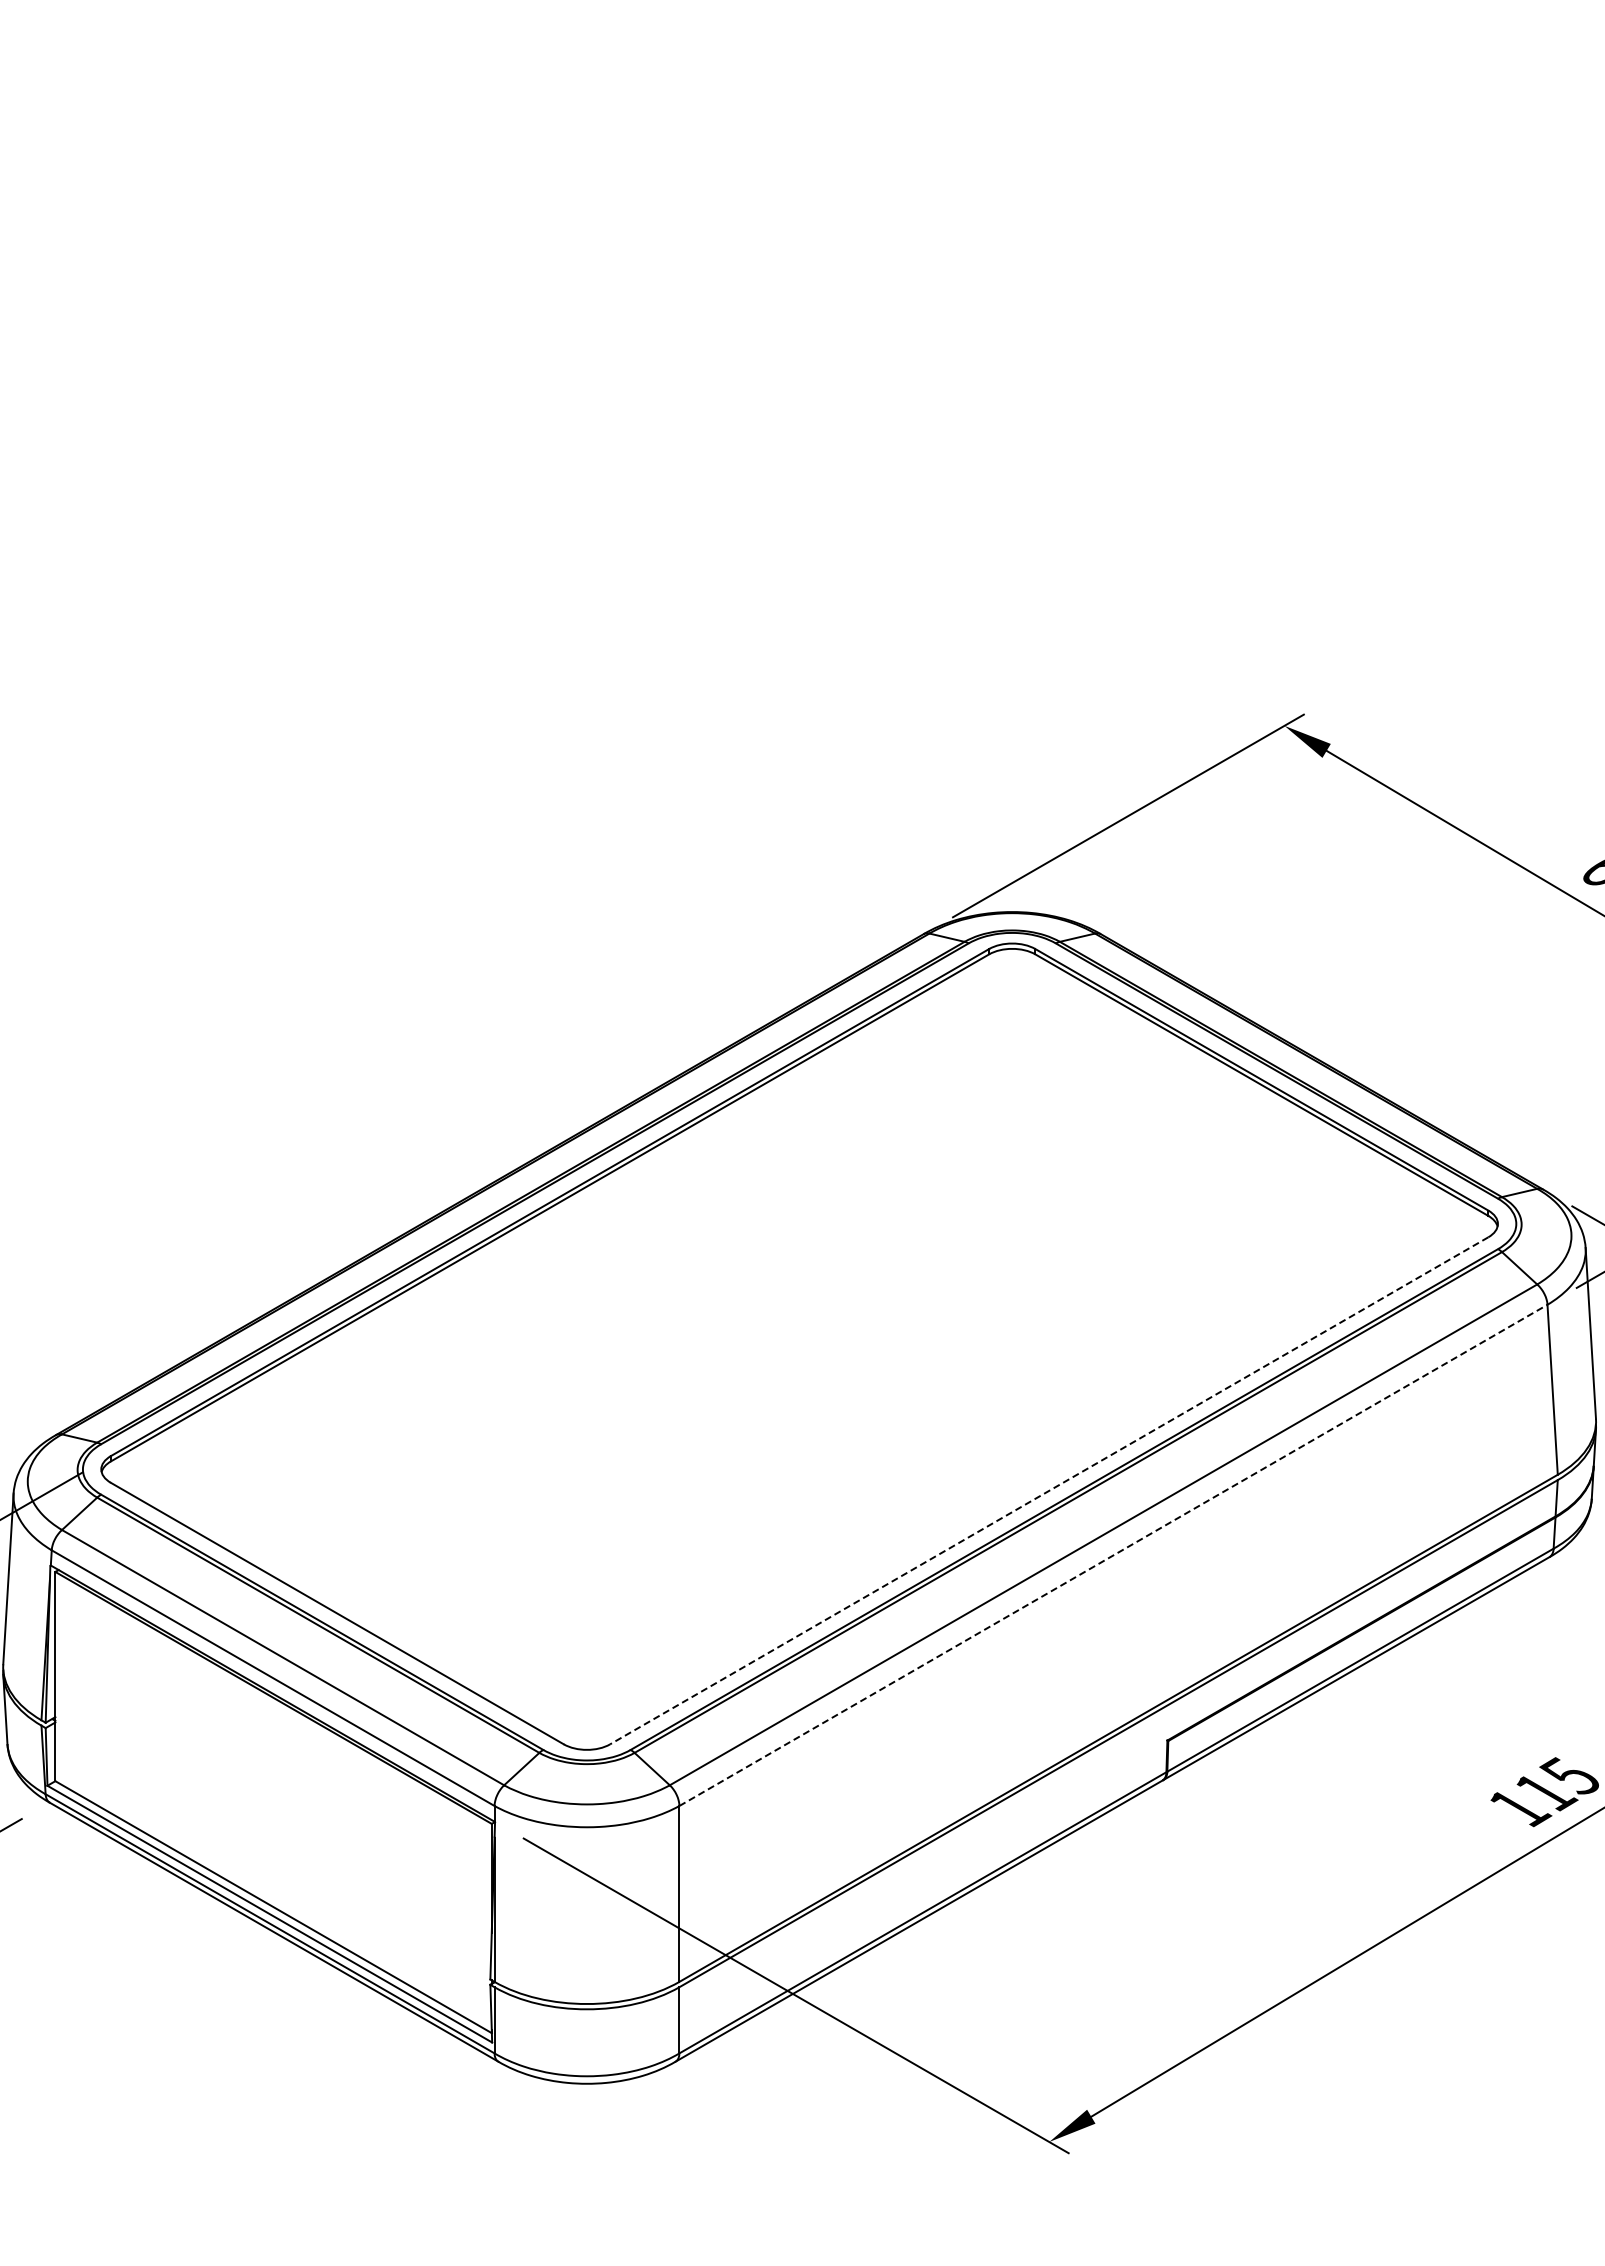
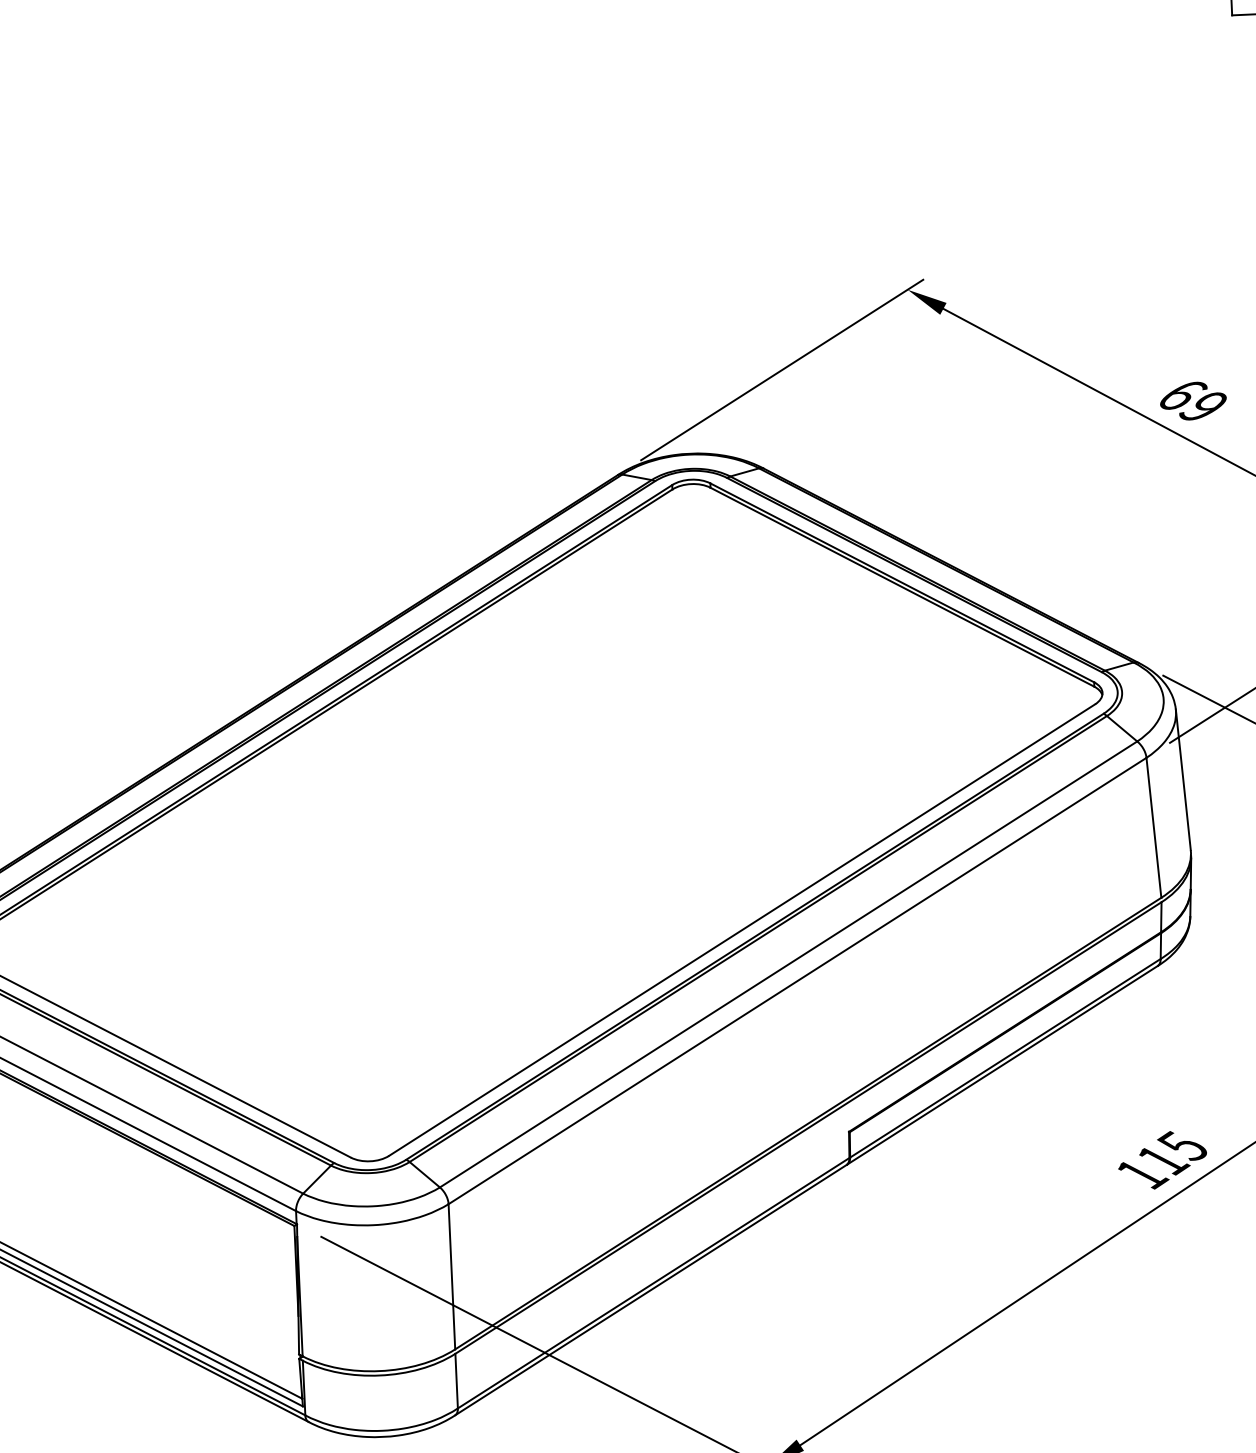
line: (1048, 1491) -> (741, 930), dashed -> solid
line: (1113, 1555) -> (797, 981), dashed -> solid

